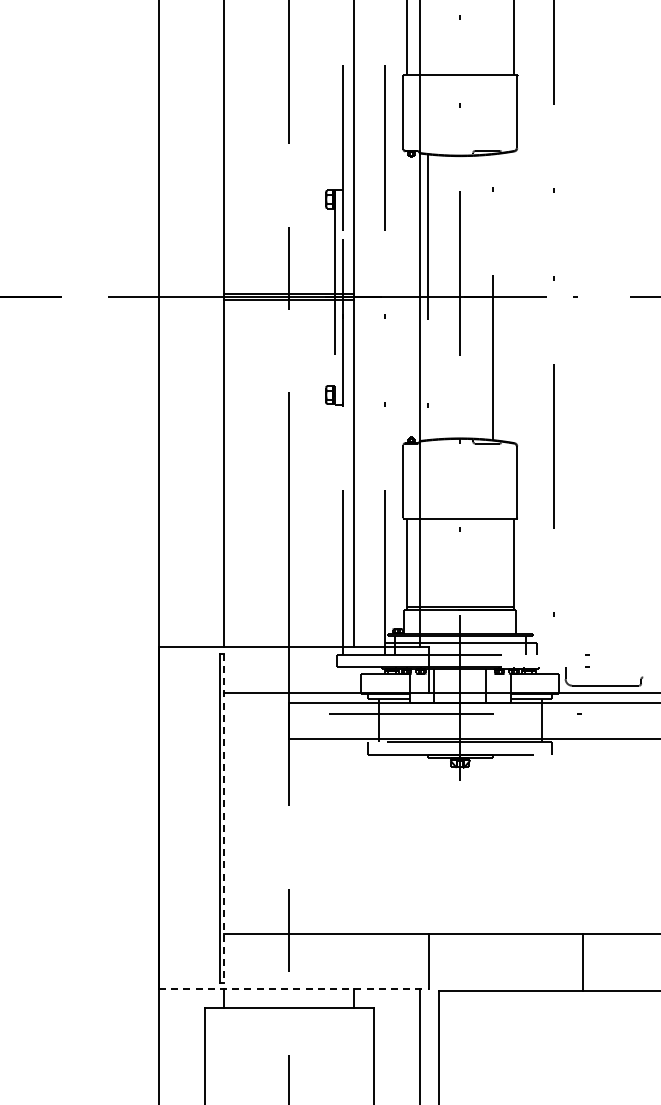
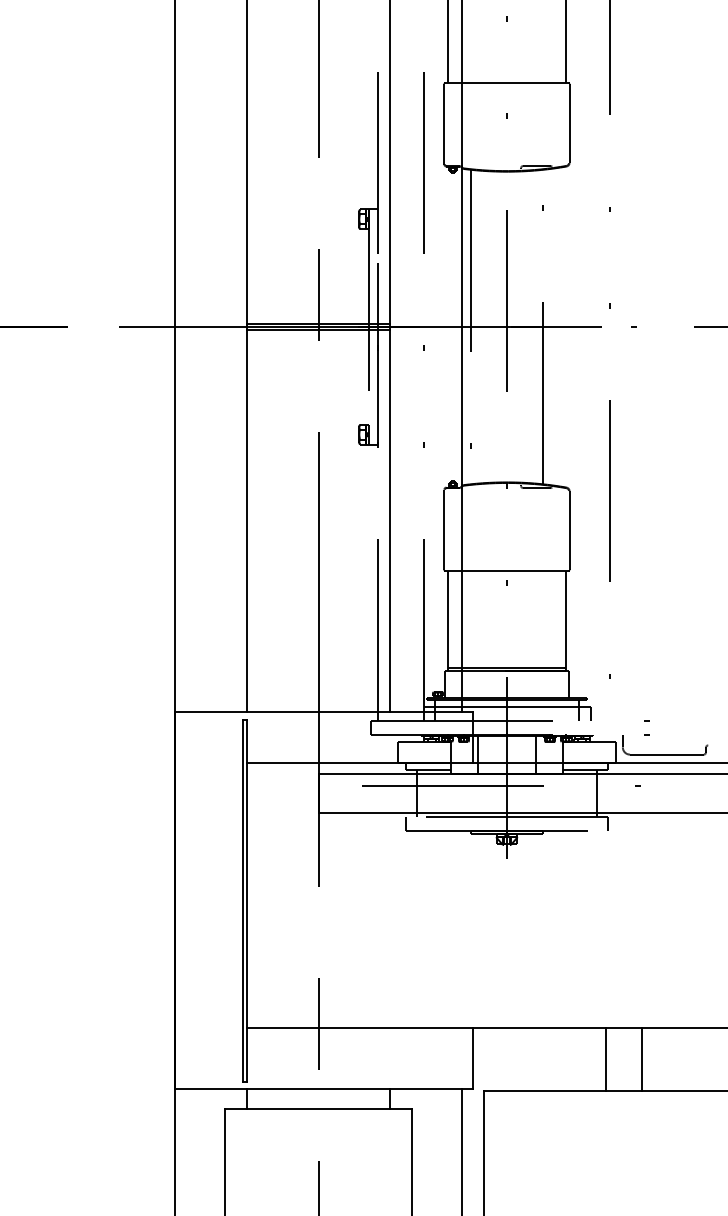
line: (224, 818) -> (247, 900), dashed -> solid
line: (549, 962) -> (605, 1059), added
line: (294, 989) -> (324, 1089), dashed -> solid

